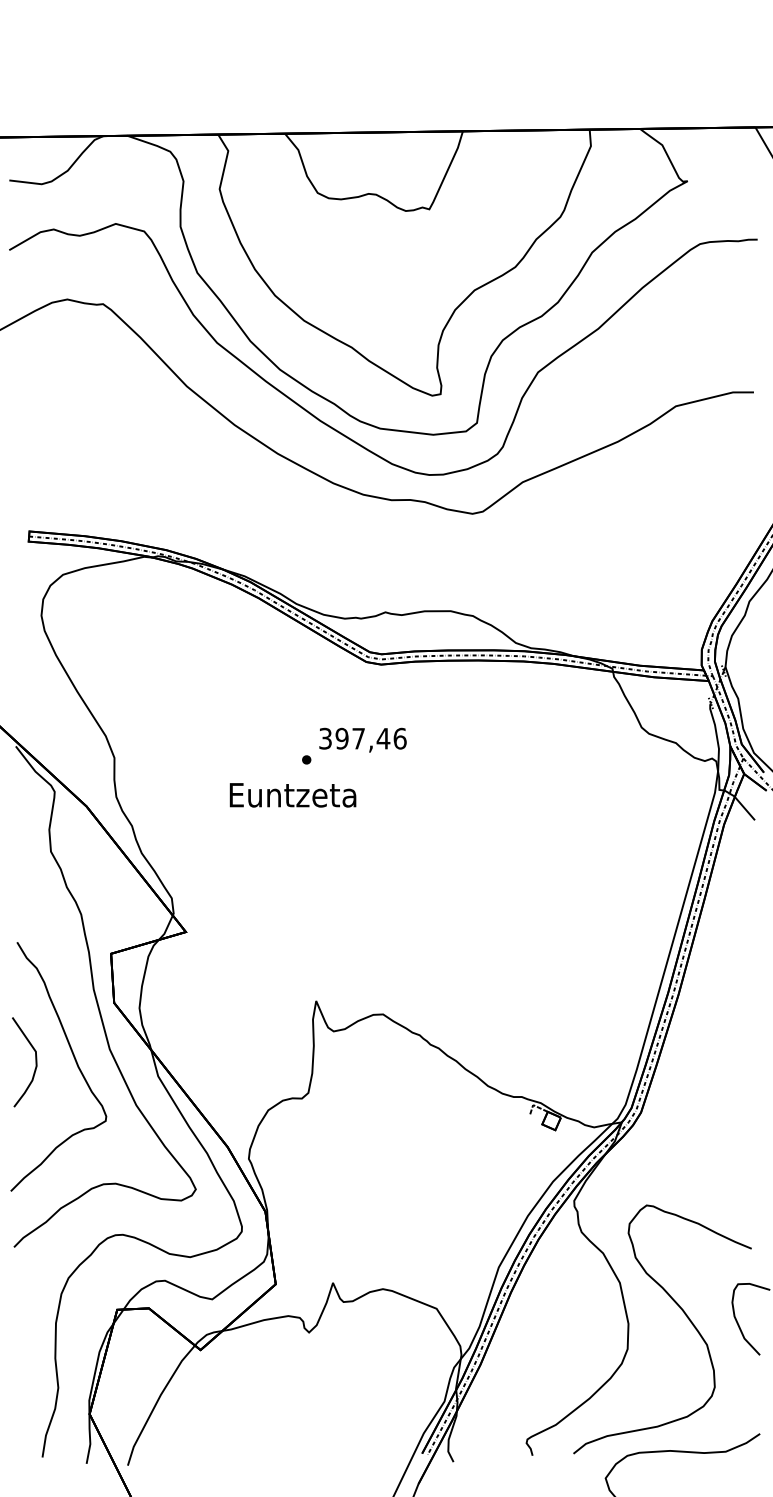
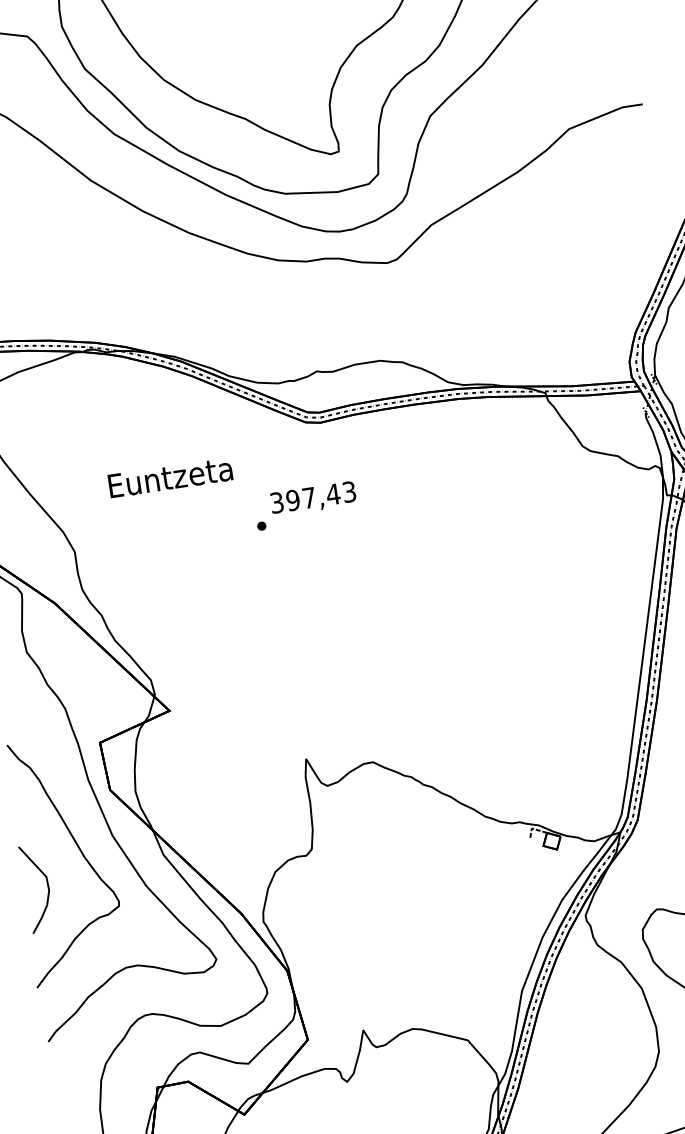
text: (399, 738) -> (348, 491), 397,46 -> 397,43
text: (292, 795) -> (170, 477), moved
curve: (35, 1062) -> (47, 887), moved

